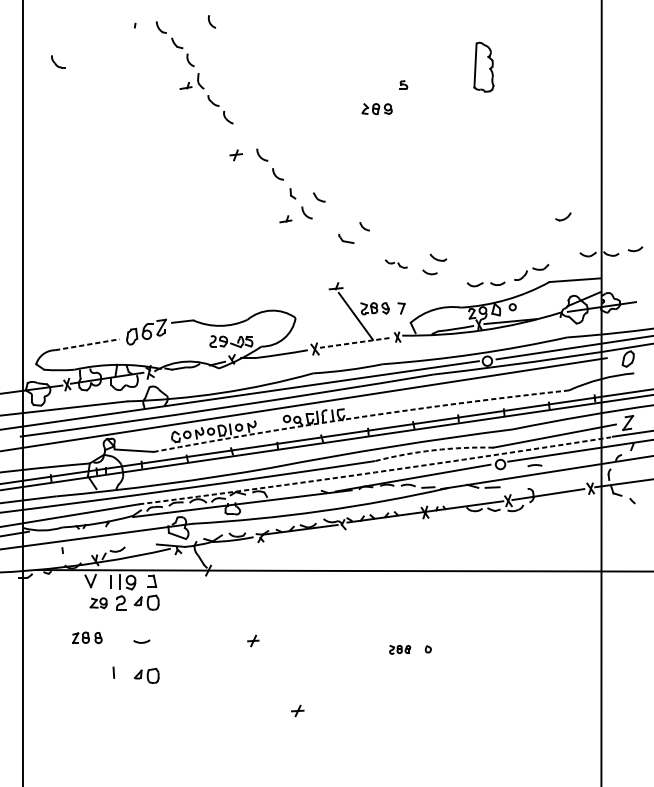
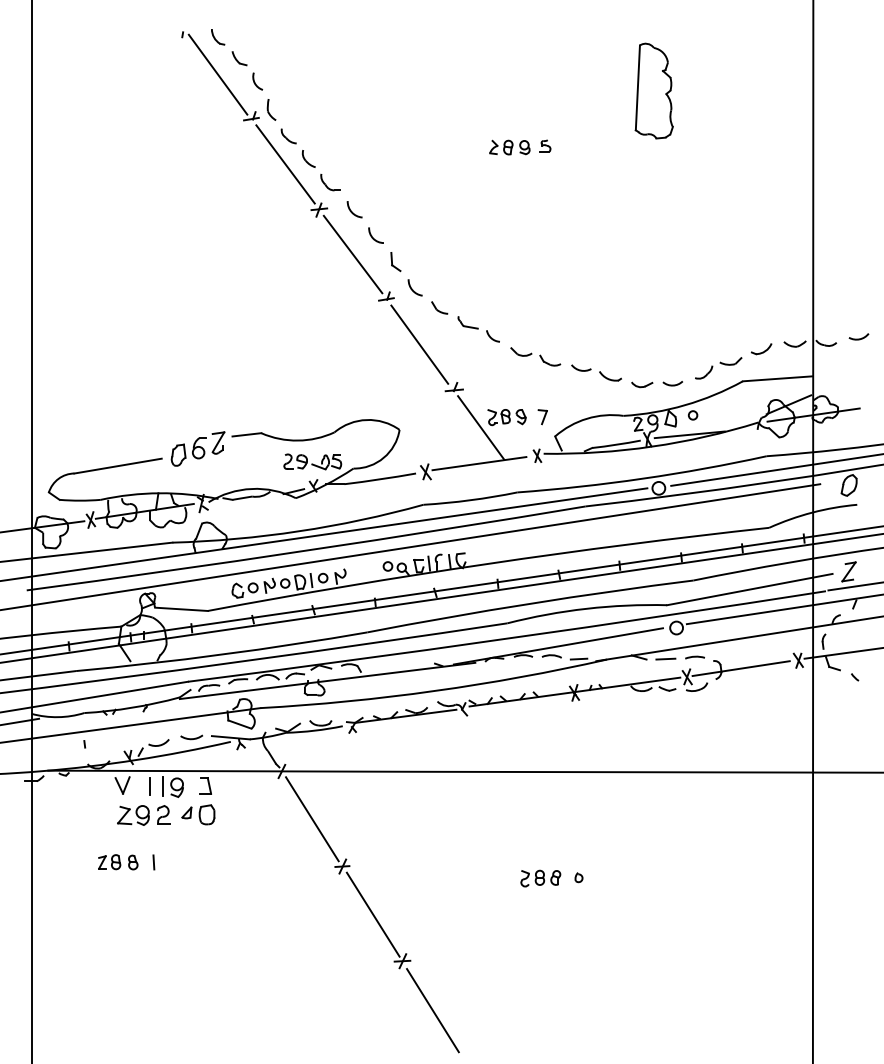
arc: (210, 22) -> (284, 30), removed
line: (160, 55) -> (217, 74), added
part: (58, 61) -> (330, 182), moved
part: (483, 66) -> (653, 90), size x1.43
part: (403, 84) -> (545, 145), moved
line: (211, 121) -> (285, 164), added
line: (260, 188) -> (352, 254), added
part: (292, 194) -> (395, 262), size x1.43
part: (319, 197) -> (439, 307), moved
part: (563, 217) -> (761, 349), moved
arc: (364, 227) -> (492, 337), moved
line: (310, 254) -> (419, 344), added
part: (438, 257) -> (610, 376), moved
part: (396, 263) -> (535, 356), size x1.67
line: (354, 342) -> (478, 463), dashed -> solid
line: (87, 345) -> (118, 466), dashed -> solid
arc: (360, 416) -> (487, 563), dashed -> solid
arc: (433, 450) -> (586, 608), dashed -> solid
arc: (534, 465) -> (694, 657), moved
arc: (375, 472) -> (507, 638), dashed -> solid
part: (98, 603) -> (133, 815), size x1.43
line: (231, 606) -> (312, 819), added
arc: (141, 642) -> (191, 738), moved
part: (399, 649) -> (540, 878), size x1.43
line: (113, 672) -> (153, 862), moved
part: (146, 675) -> (198, 913), removed
line: (275, 676) -> (372, 914), added
line: (319, 747) -> (432, 1010), added

